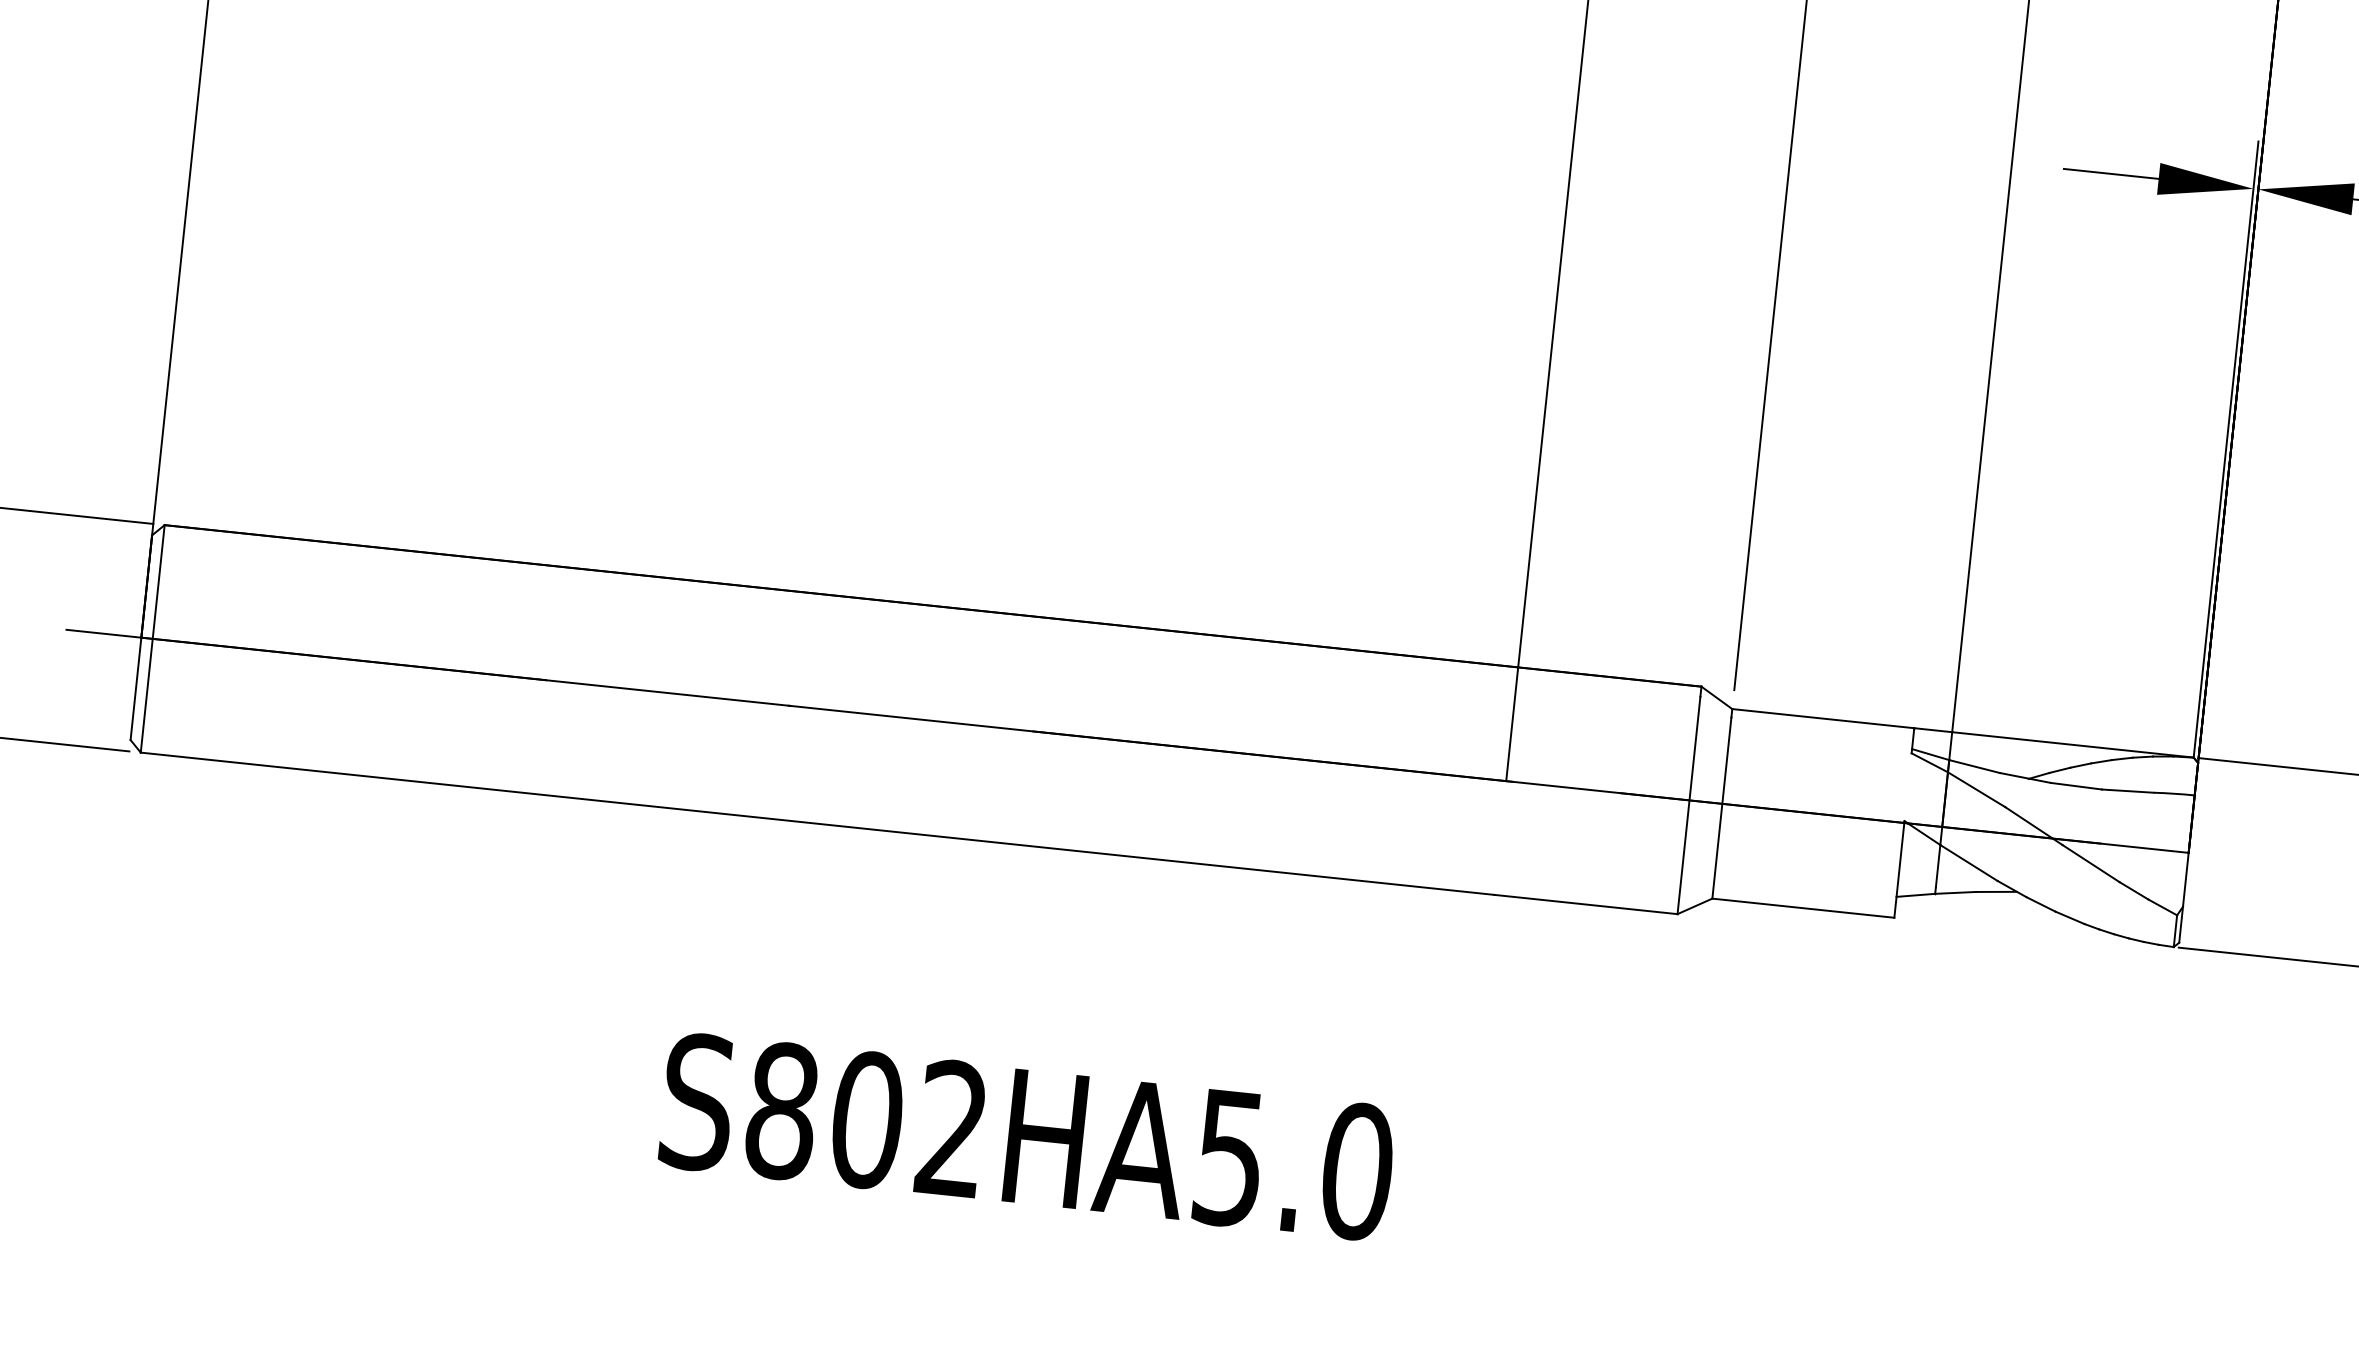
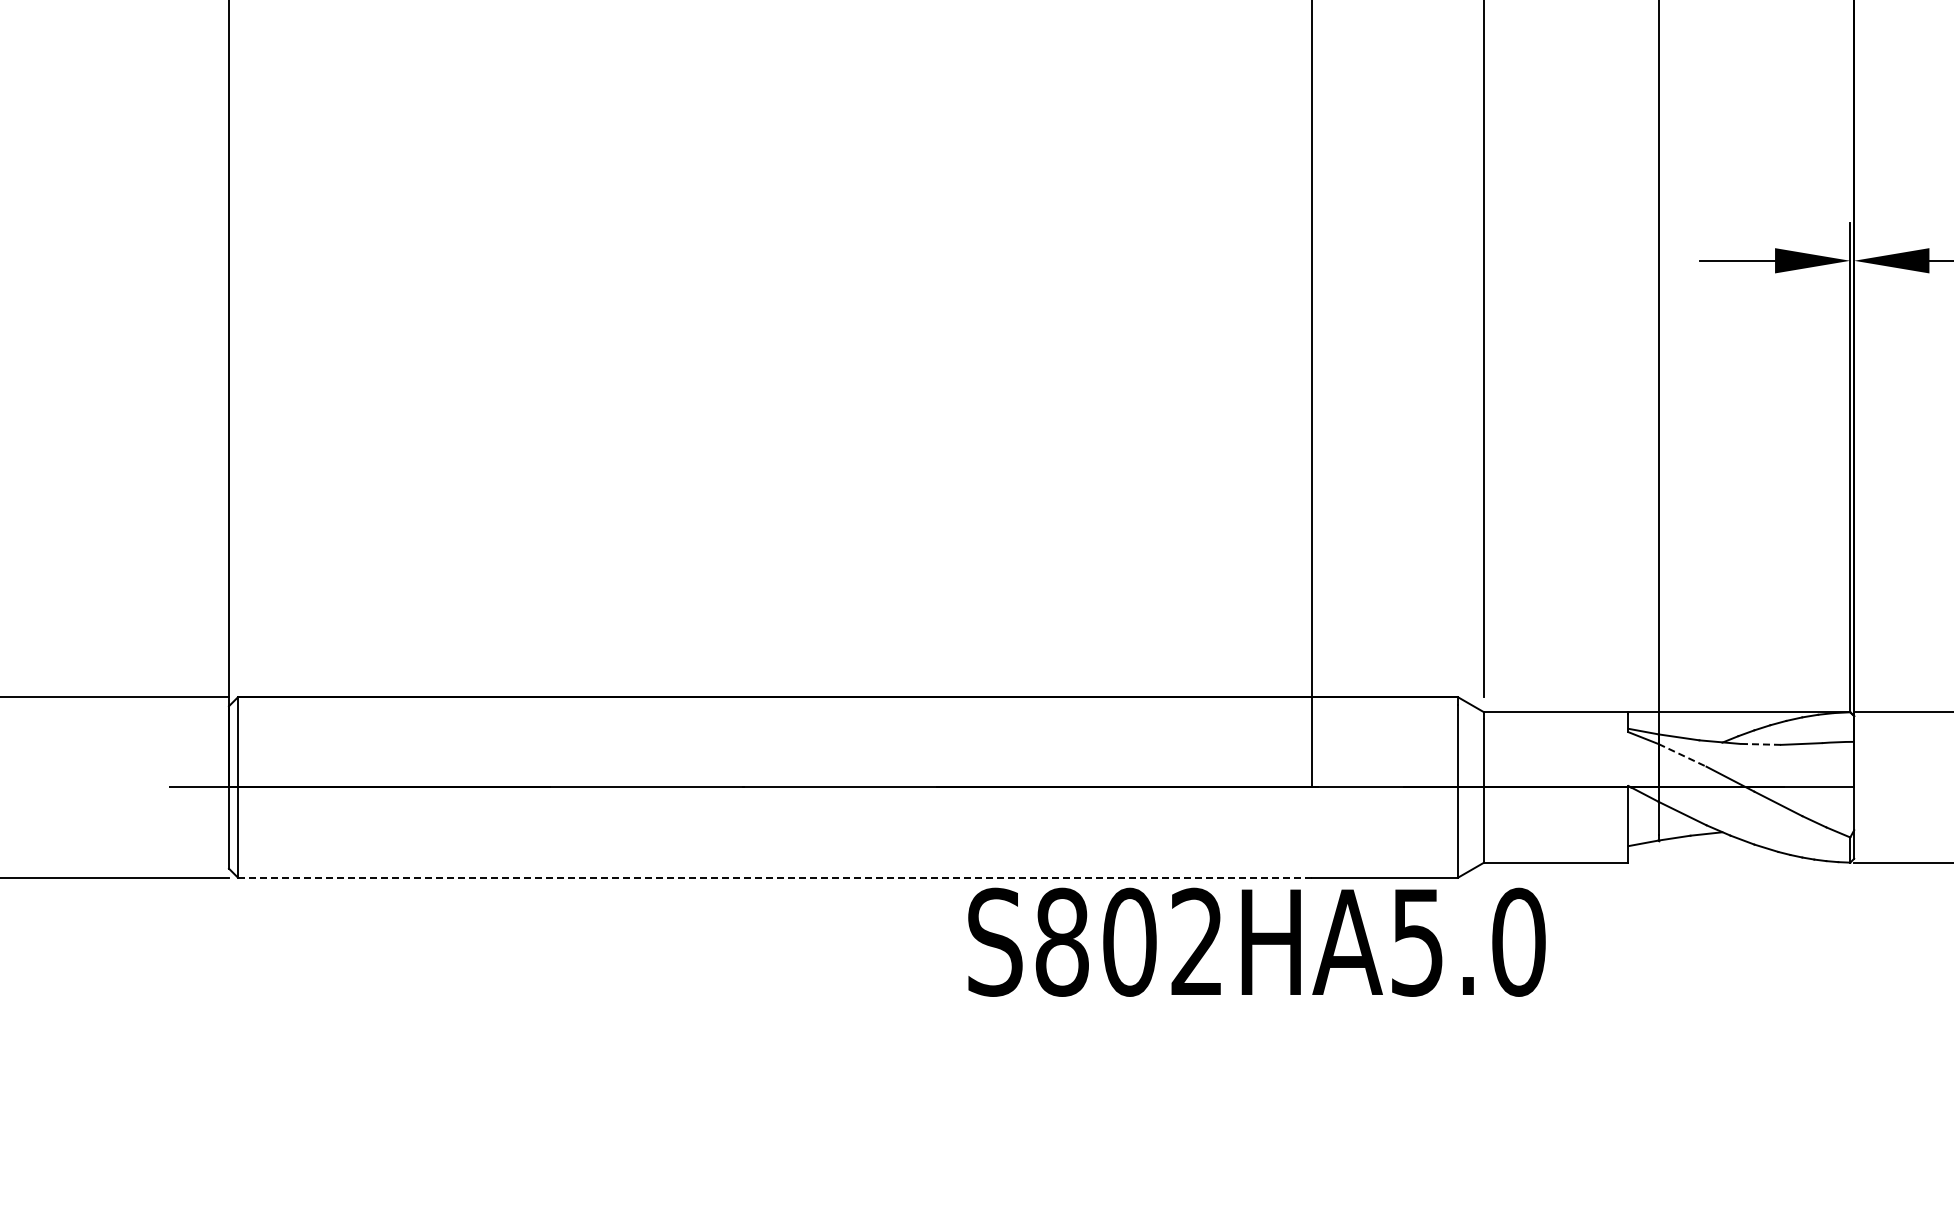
line: (2076, 786) -> (1760, 744), solid -> dashed
line: (1976, 789) -> (1682, 755), solid -> dashed
line: (816, 823) -> (774, 877), solid -> dashed
text: (1027, 1135) -> (1256, 941), moved

